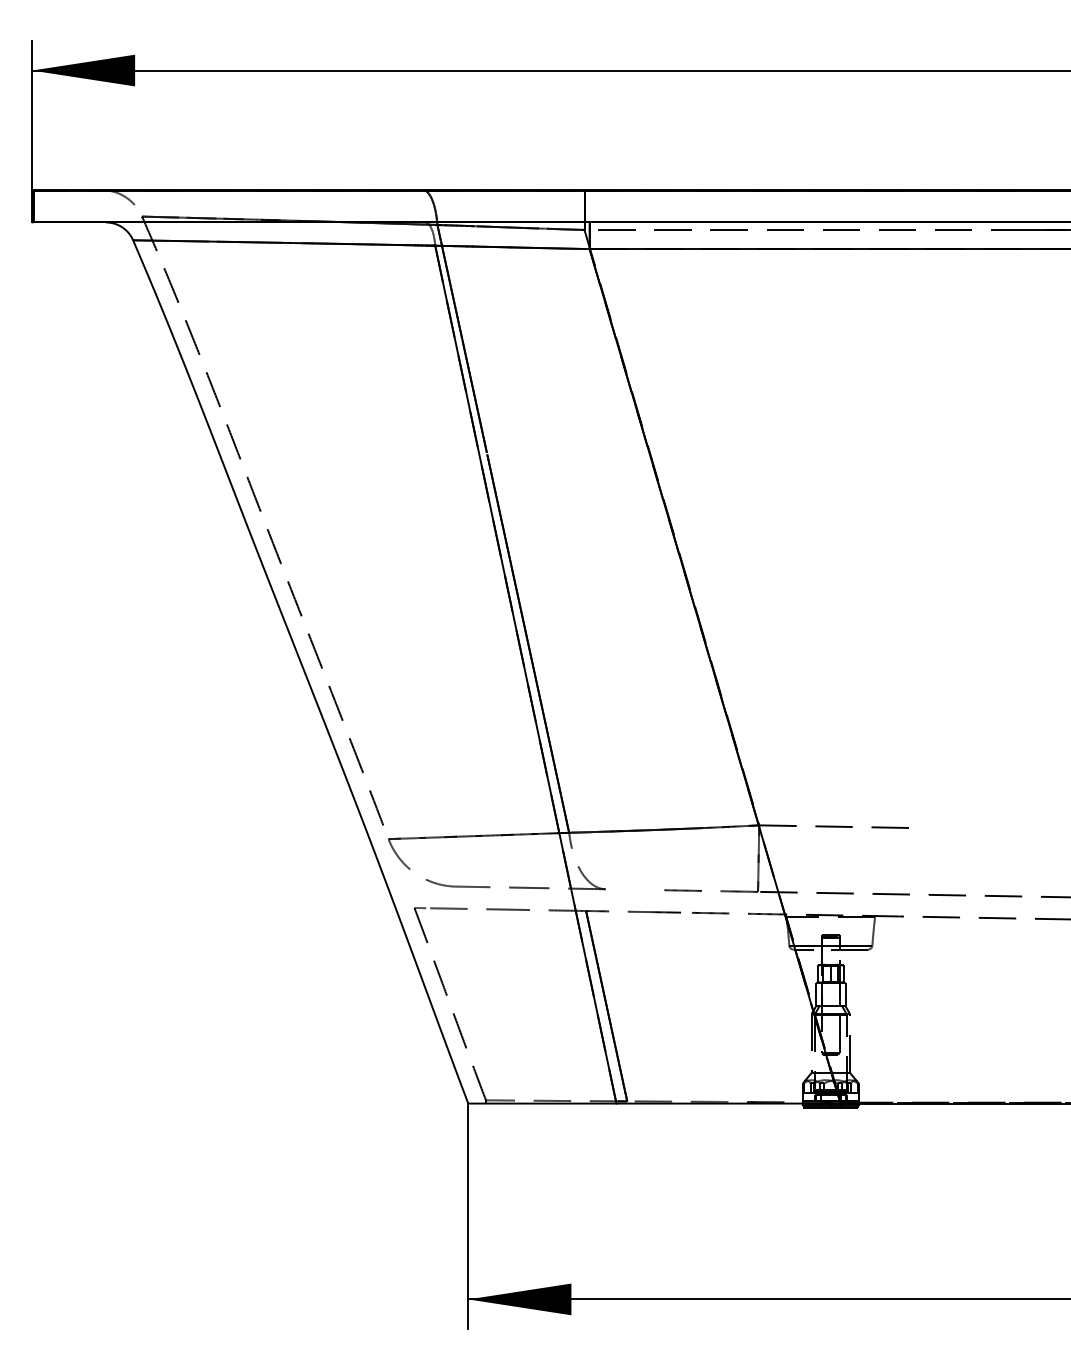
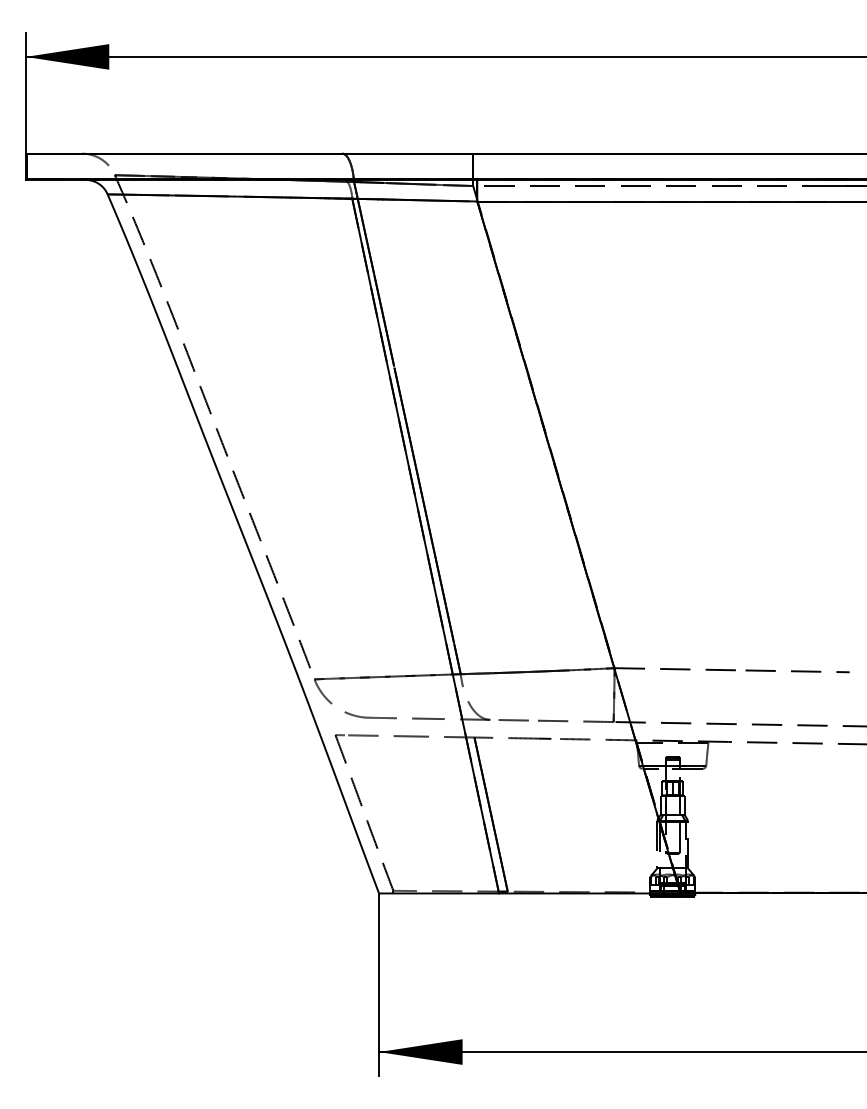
line: (984, 829) -> (797, 671), added
line: (634, 889) -> (513, 720), added

